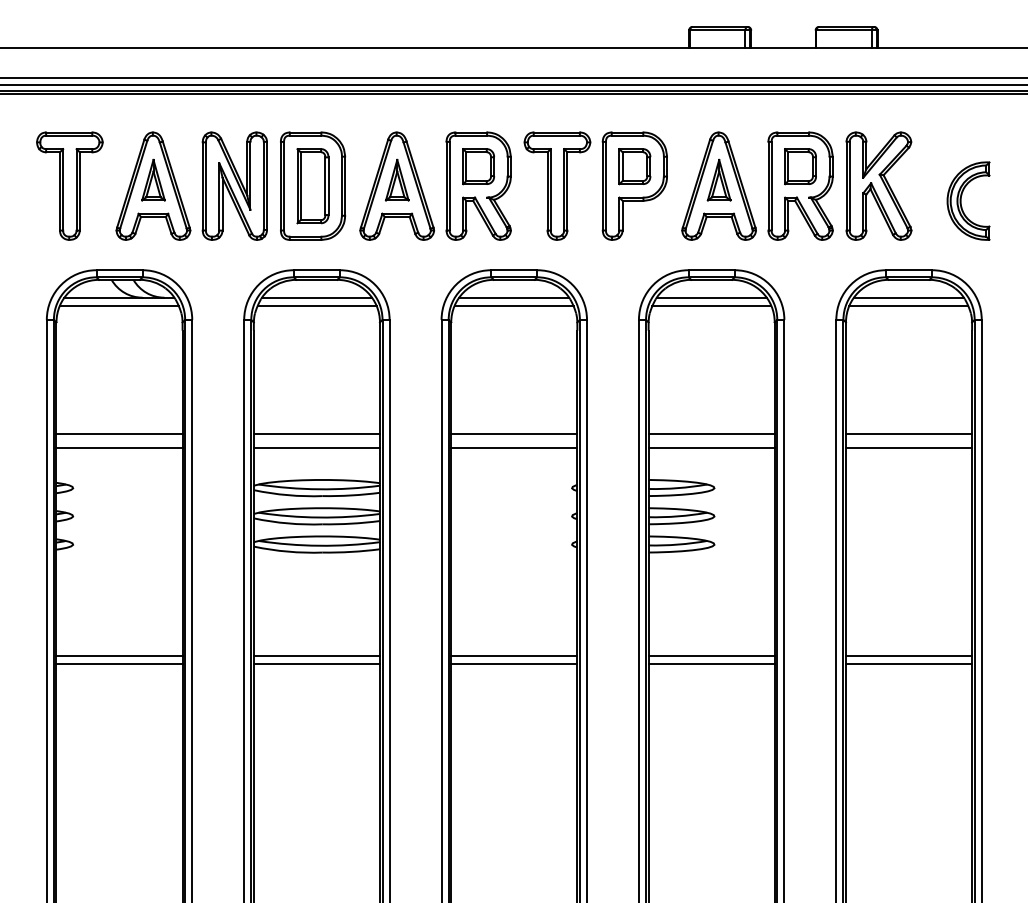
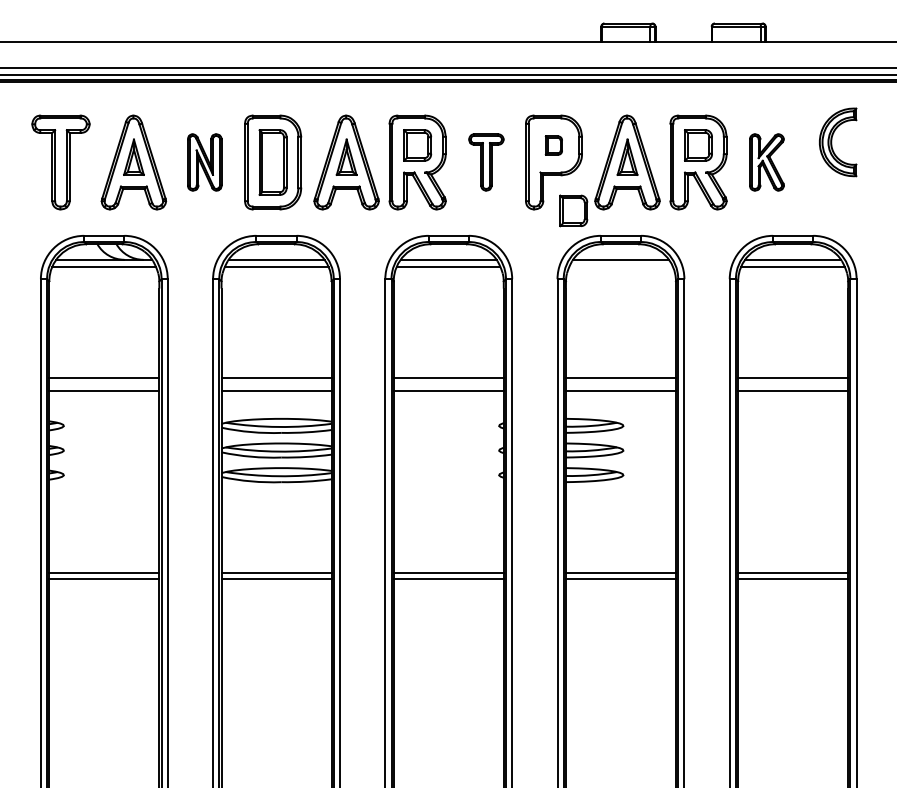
part: (634, 166) -> (553, 145), size x0.6
part: (234, 185) -> (204, 161), size x0.6
part: (557, 185) -> (486, 161), size x0.6
part: (878, 185) -> (766, 161), size x0.6
part: (961, 200) -> (831, 141), moved
part: (657, 241) -> (573, 210), added
line: (711, 305) -> (620, 266), removed

